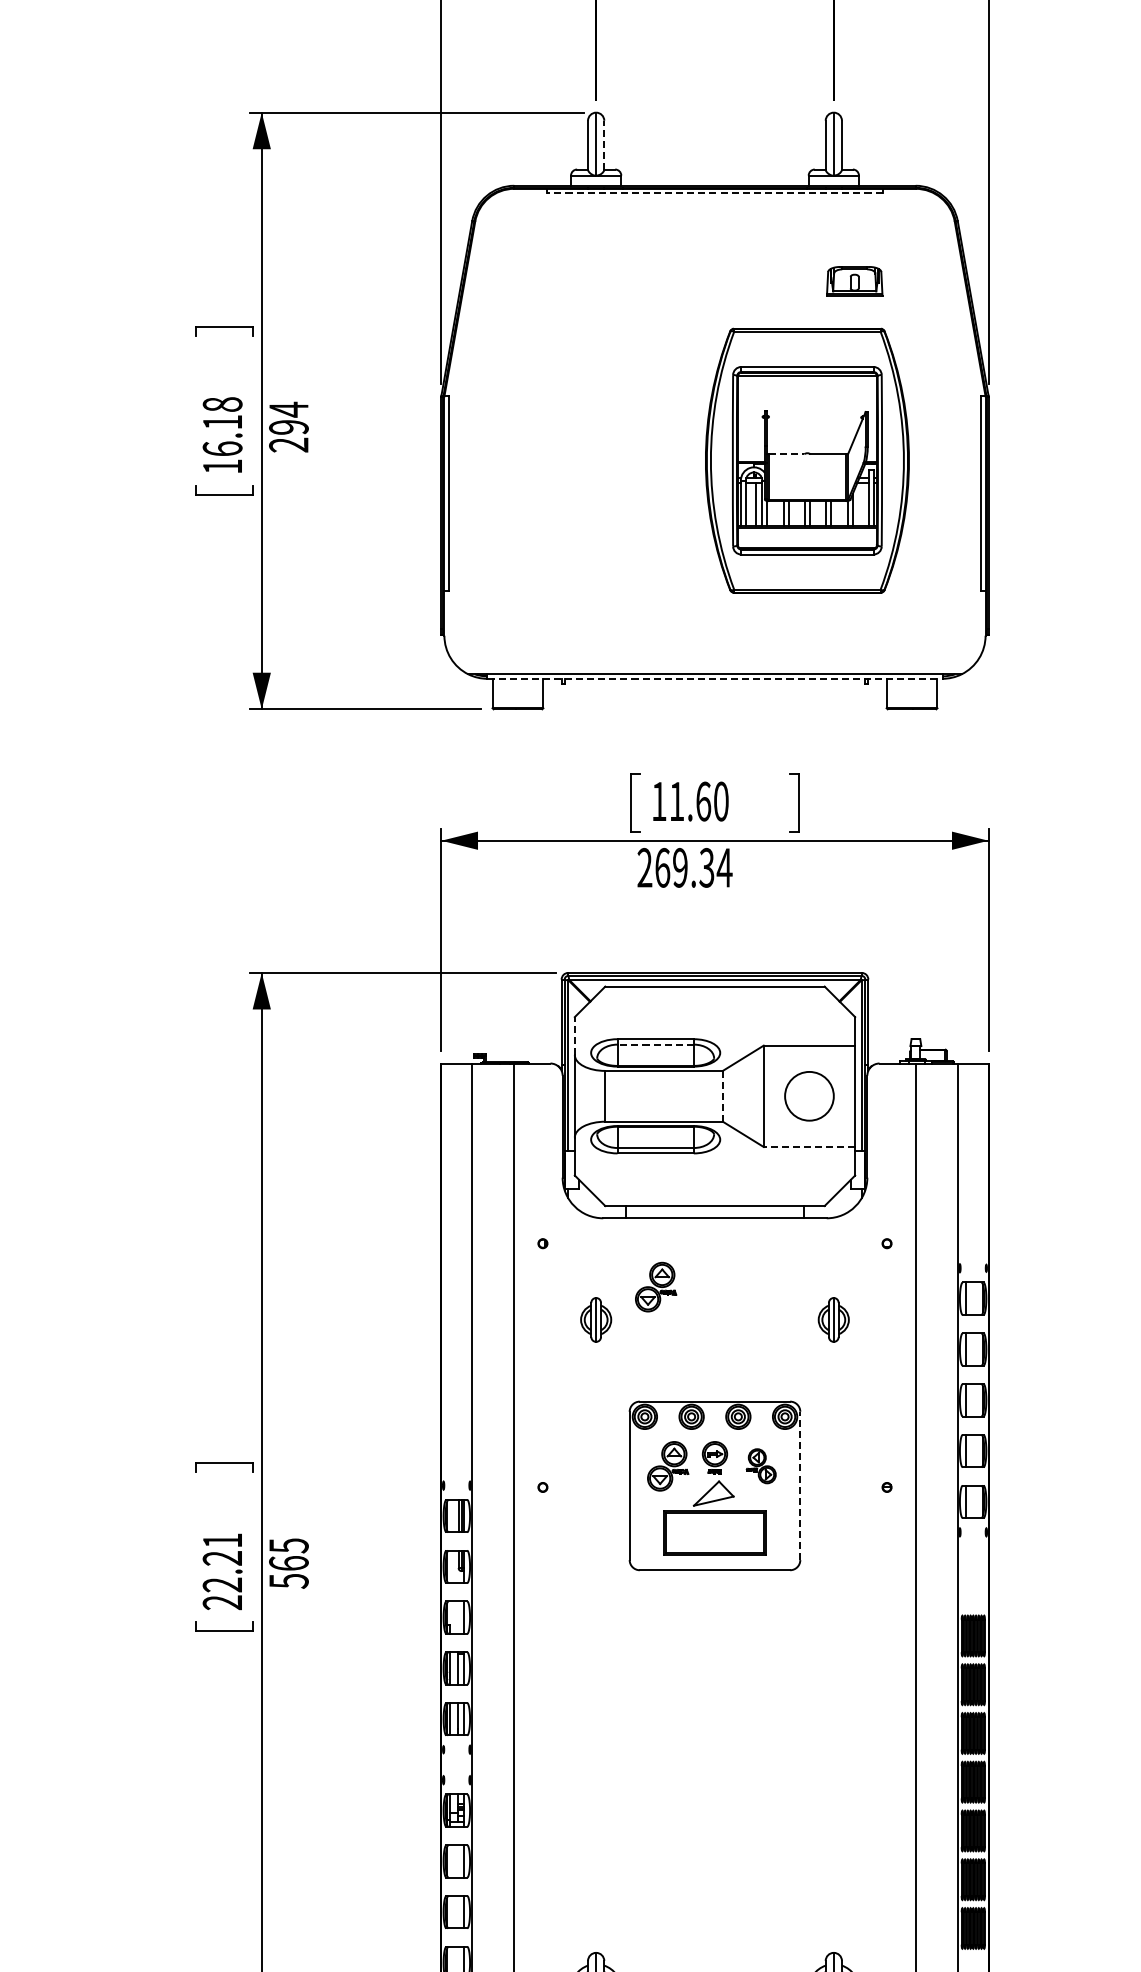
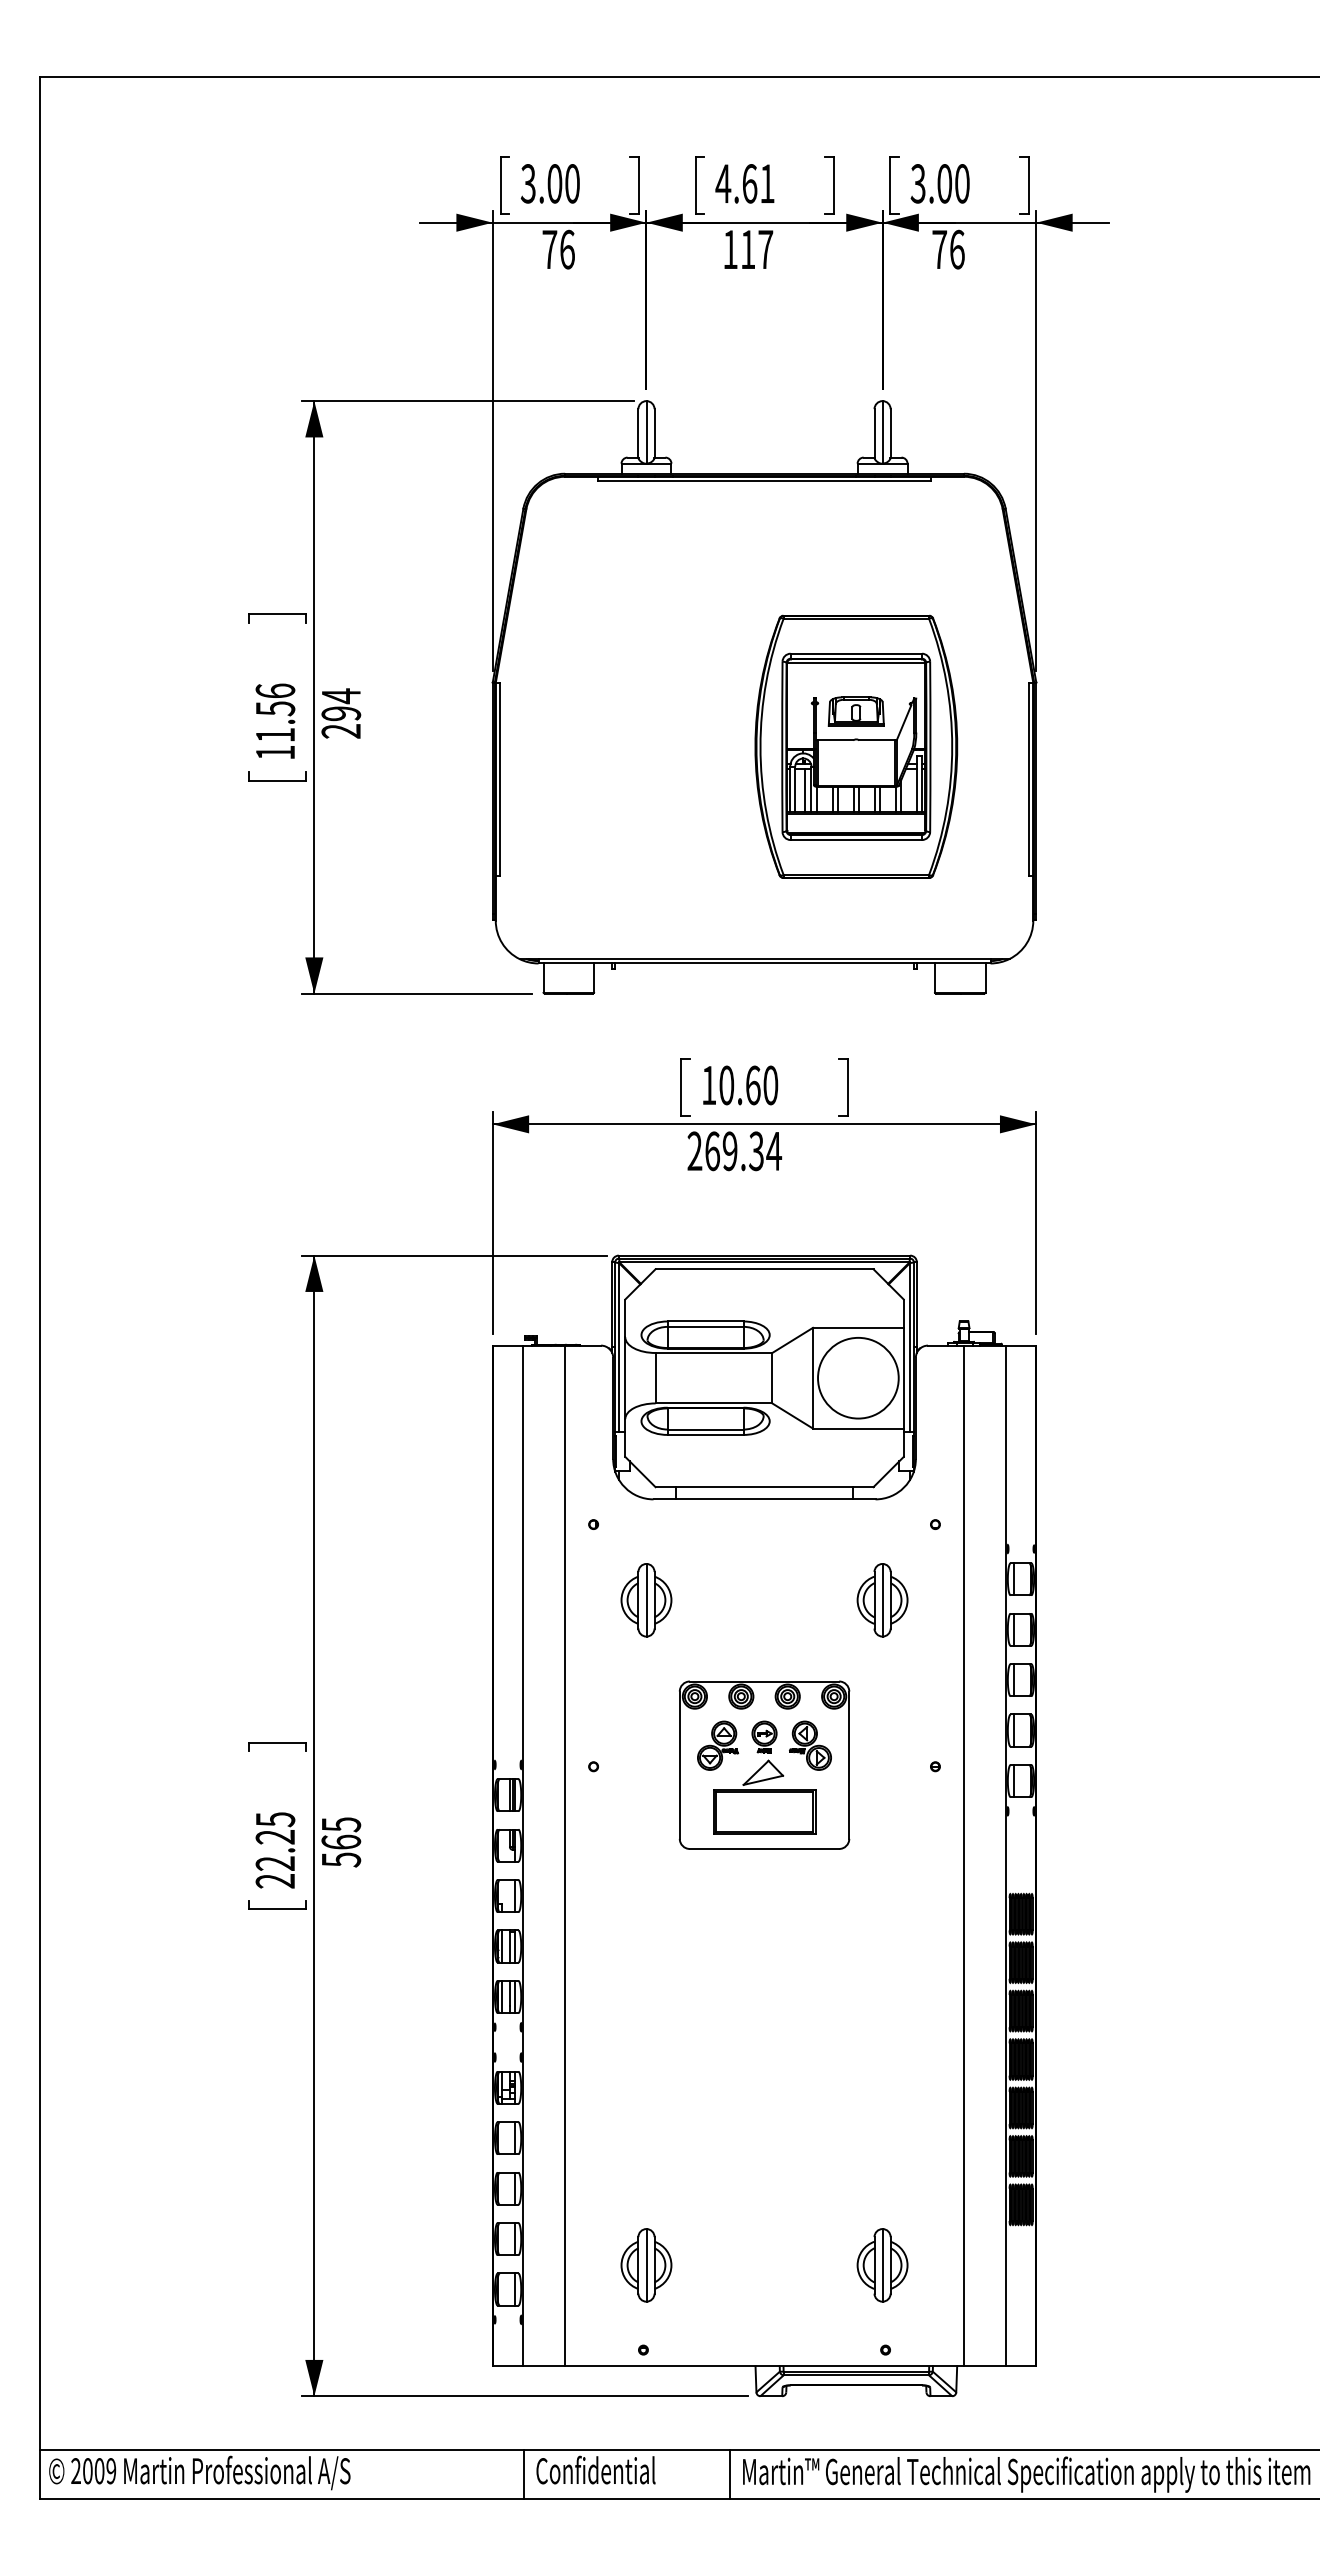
line: (604, 145) -> (654, 433), dashed -> solid
line: (714, 193) -> (764, 481), dashed -> solid
part: (853, 281) -> (855, 711), moved
text: (222, 426) -> (275, 712), 16.18 -> 11.56
line: (786, 454) -> (835, 740), dashed -> solid
line: (715, 678) -> (765, 963), dashed -> solid
text: (676, 801) -> (726, 1085), 11.60 -> 10.60
line: (575, 1036) -> (625, 1318), dashed -> solid
line: (655, 1044) -> (705, 1326), dashed -> solid
circle: (809, 1095) -> (858, 1377), size x1.67
line: (723, 1096) -> (772, 1378), dashed -> solid
line: (808, 1146) -> (857, 1428), dashed -> solid
part: (656, 1286) -> (706, 1567), removed
part: (596, 1320) -> (646, 1600), size x1.67
part: (833, 1320) -> (882, 1600), size x1.67
part: (761, 1466) -> (810, 1745), size x1.43
line: (800, 1486) -> (849, 1765), dashed -> solid
text: (222, 1540) -> (275, 1819), 22.21 -> 22.25

